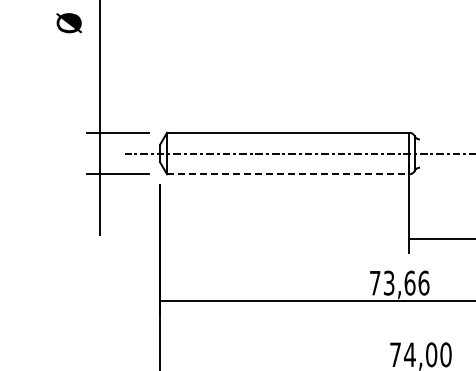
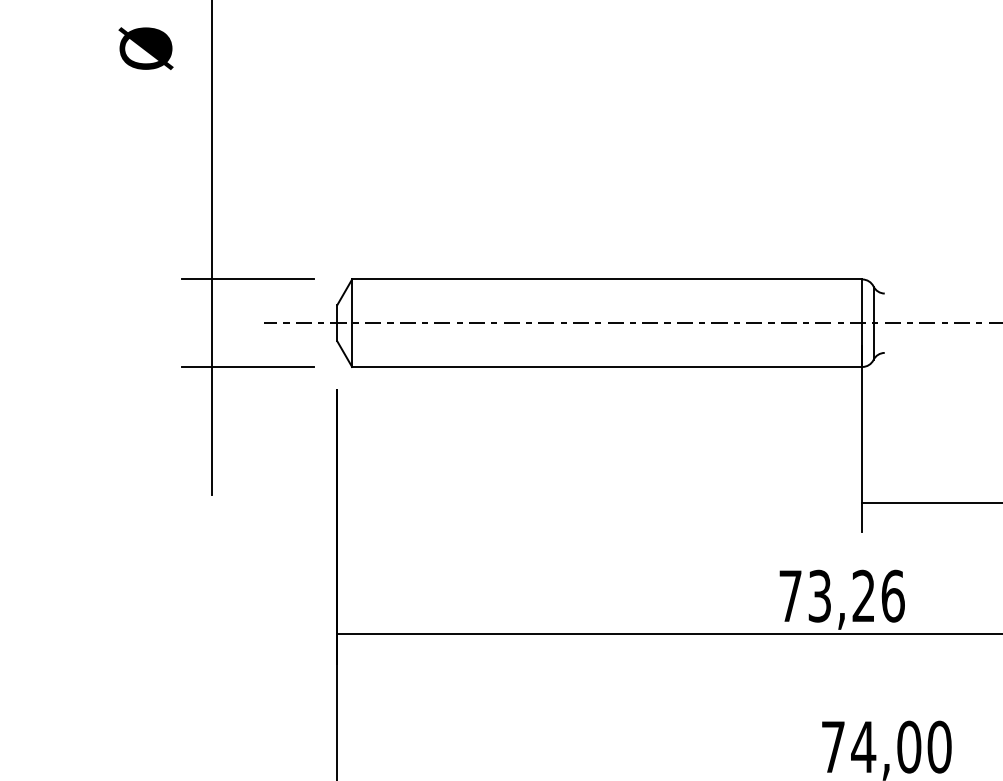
line: (288, 174) -> (607, 367), dashed -> solid
text: (409, 282) -> (862, 594), 73,66 -> 73,26

